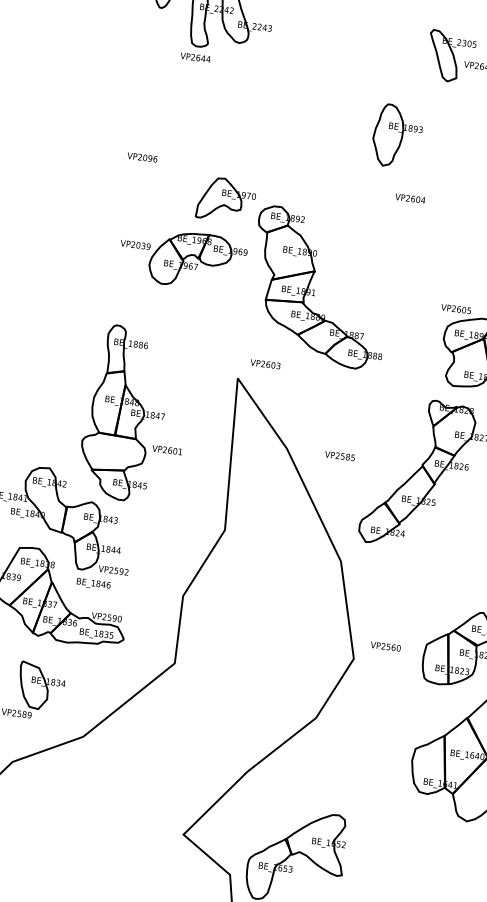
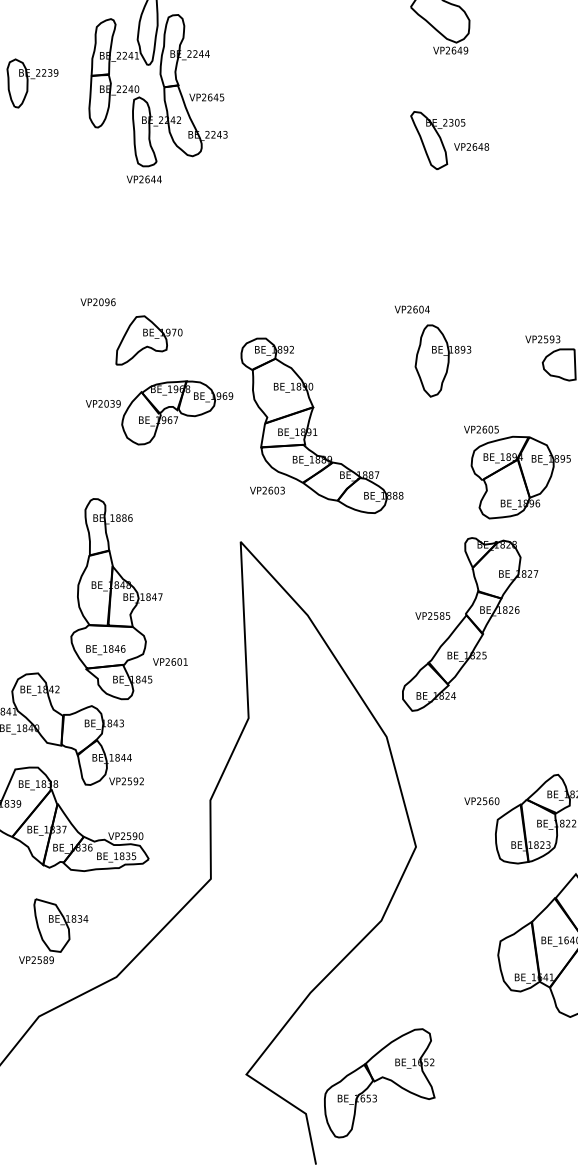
part: (396, 136) -> (442, 360), moved
part: (225, 199) -> (148, 340), moved
text: (265, 364) -> (267, 490), moved
text: (167, 449) -> (170, 661), moved
text: (339, 455) -> (432, 615), moved
text: (93, 584) -> (105, 650), moved
text: (385, 646) -> (481, 801), moved

